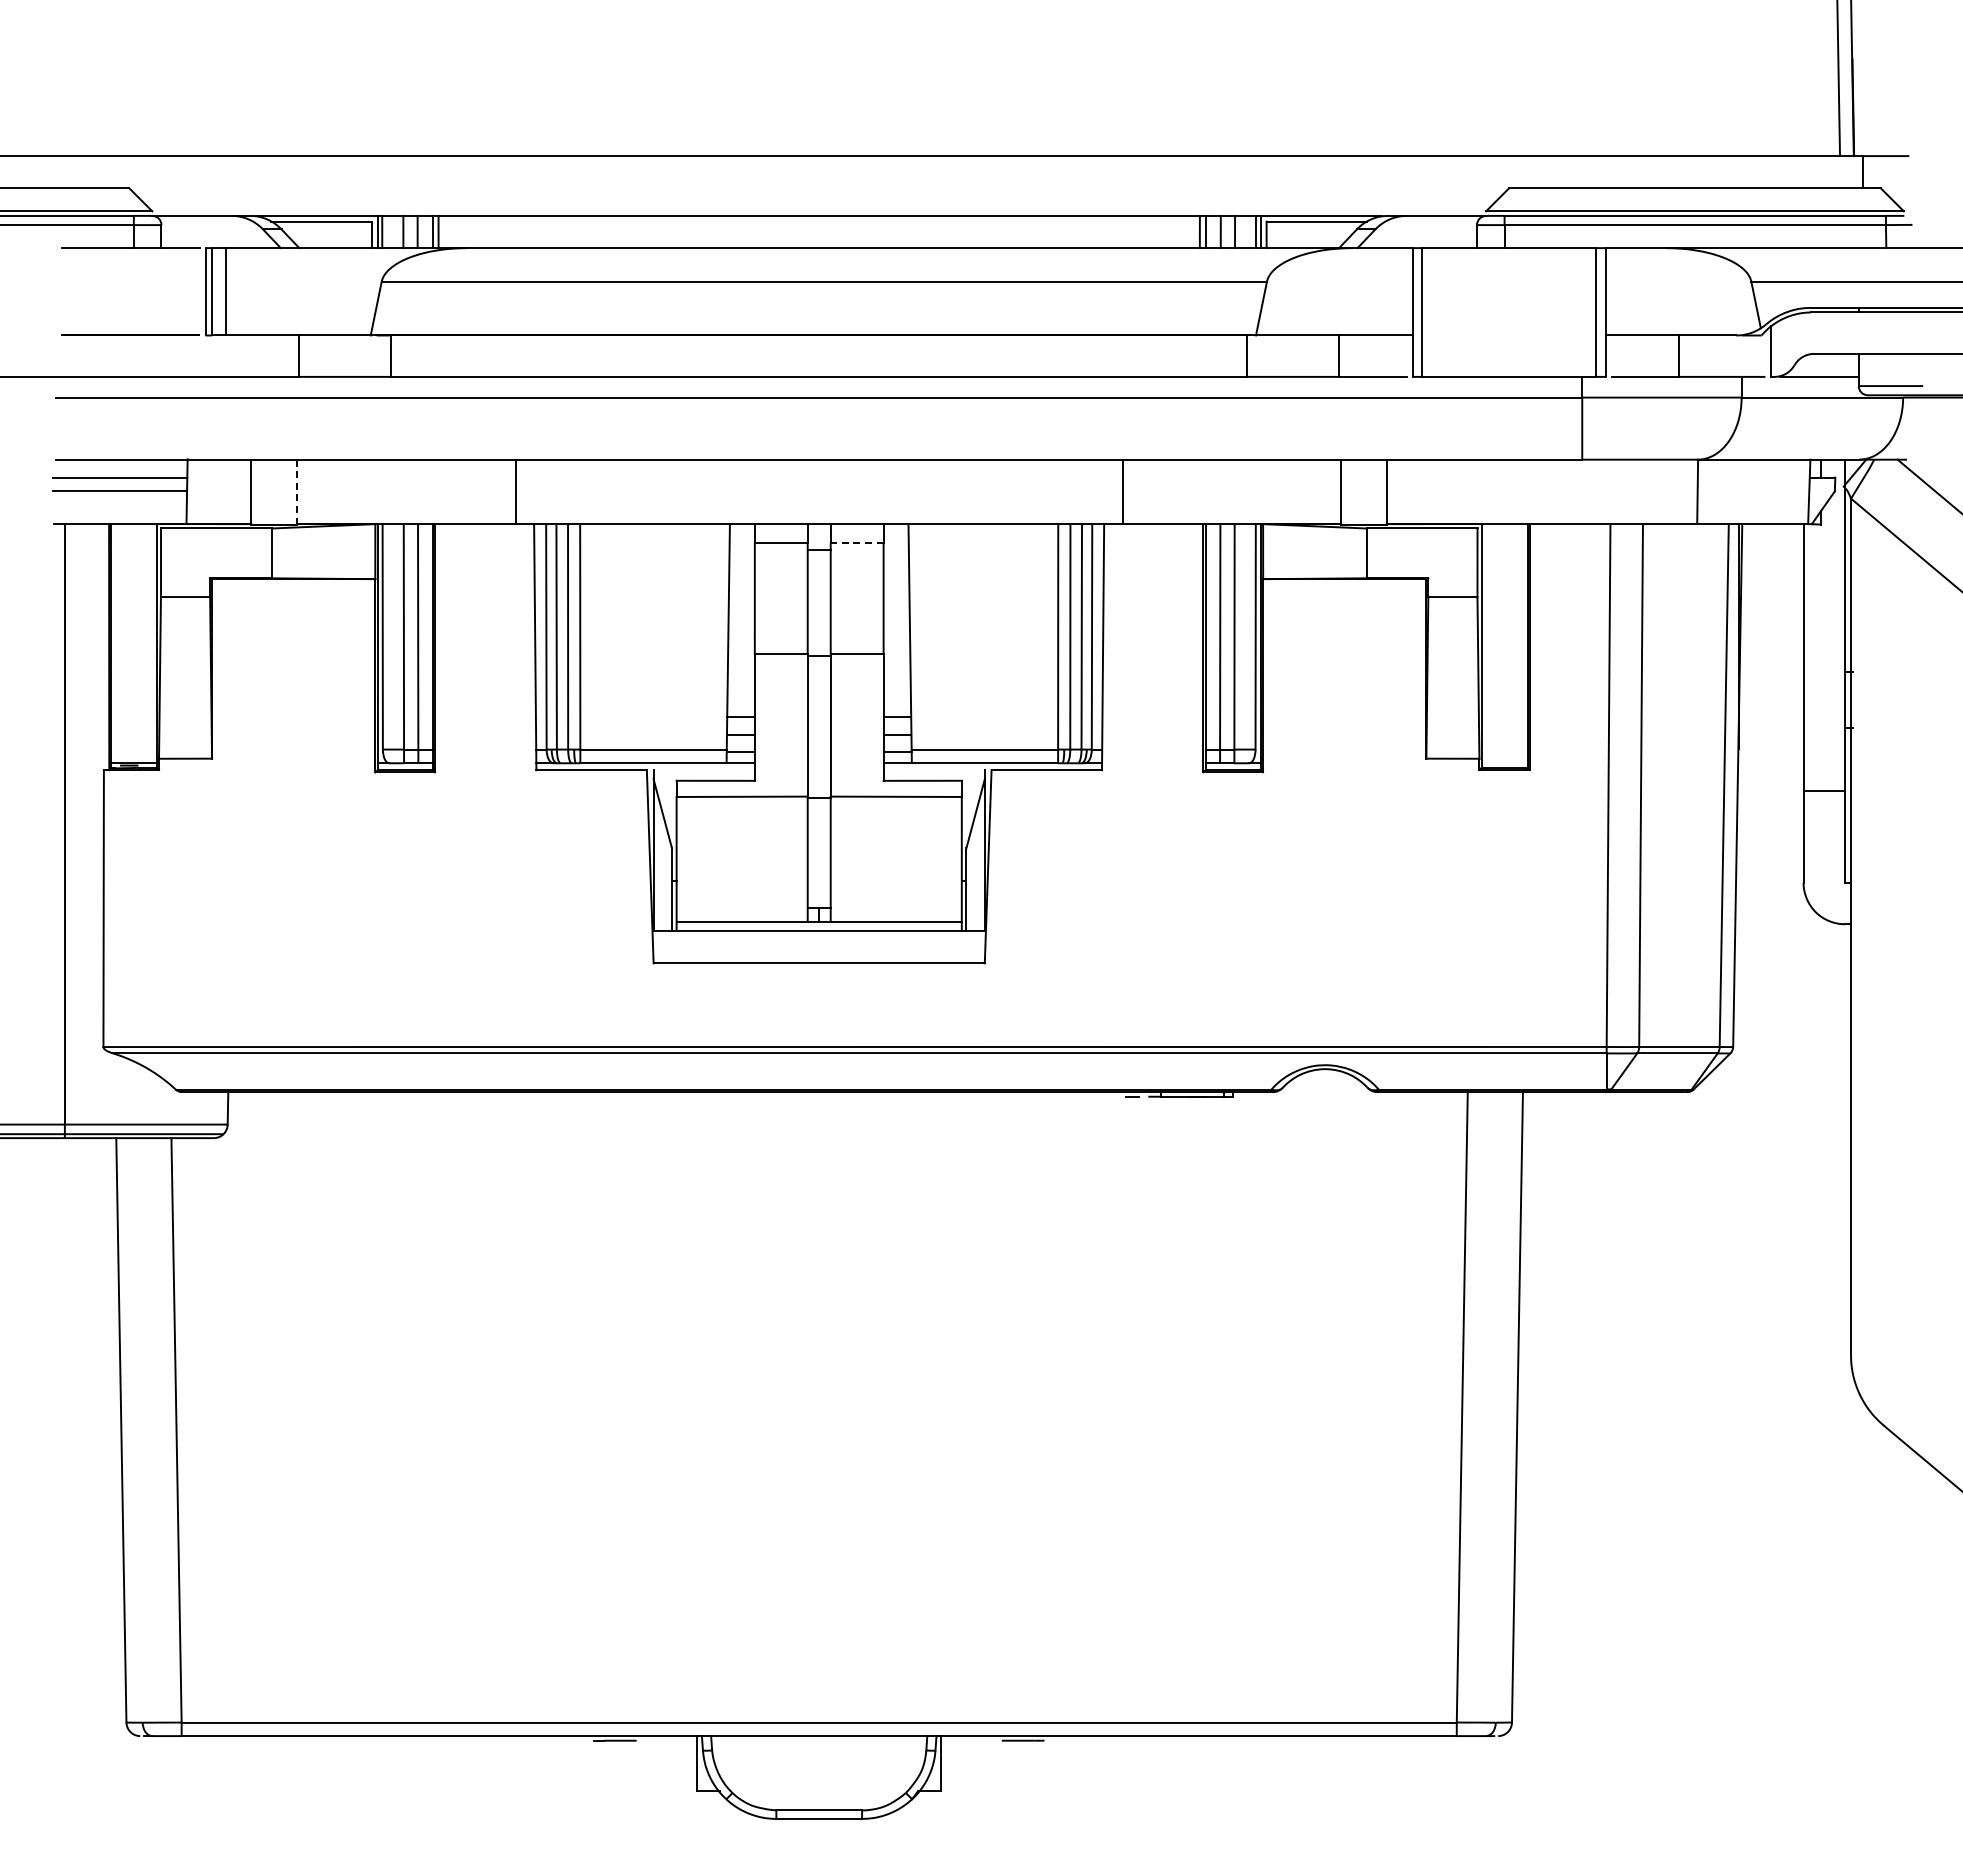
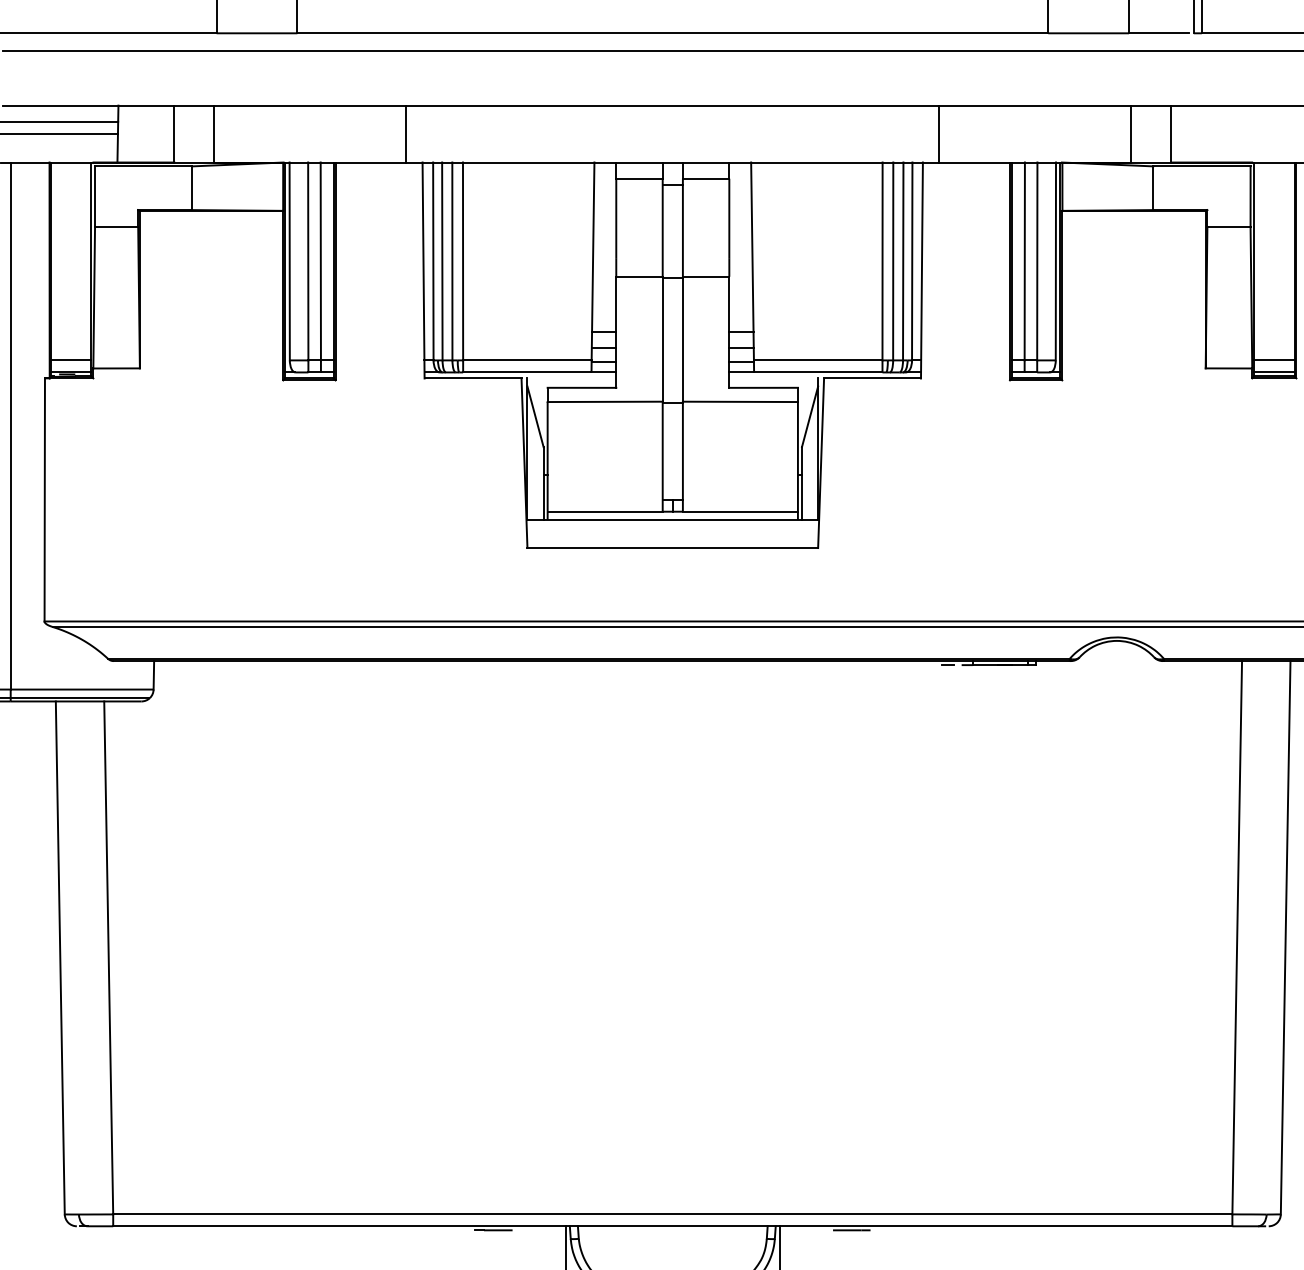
line: (297, 492) -> (214, 134), dashed -> solid
line: (856, 542) -> (705, 178), dashed -> solid
line: (133, 749) -> (70, 360), added
line: (1504, 749) -> (1274, 360), added
line: (1504, 763) -> (1274, 372), added

